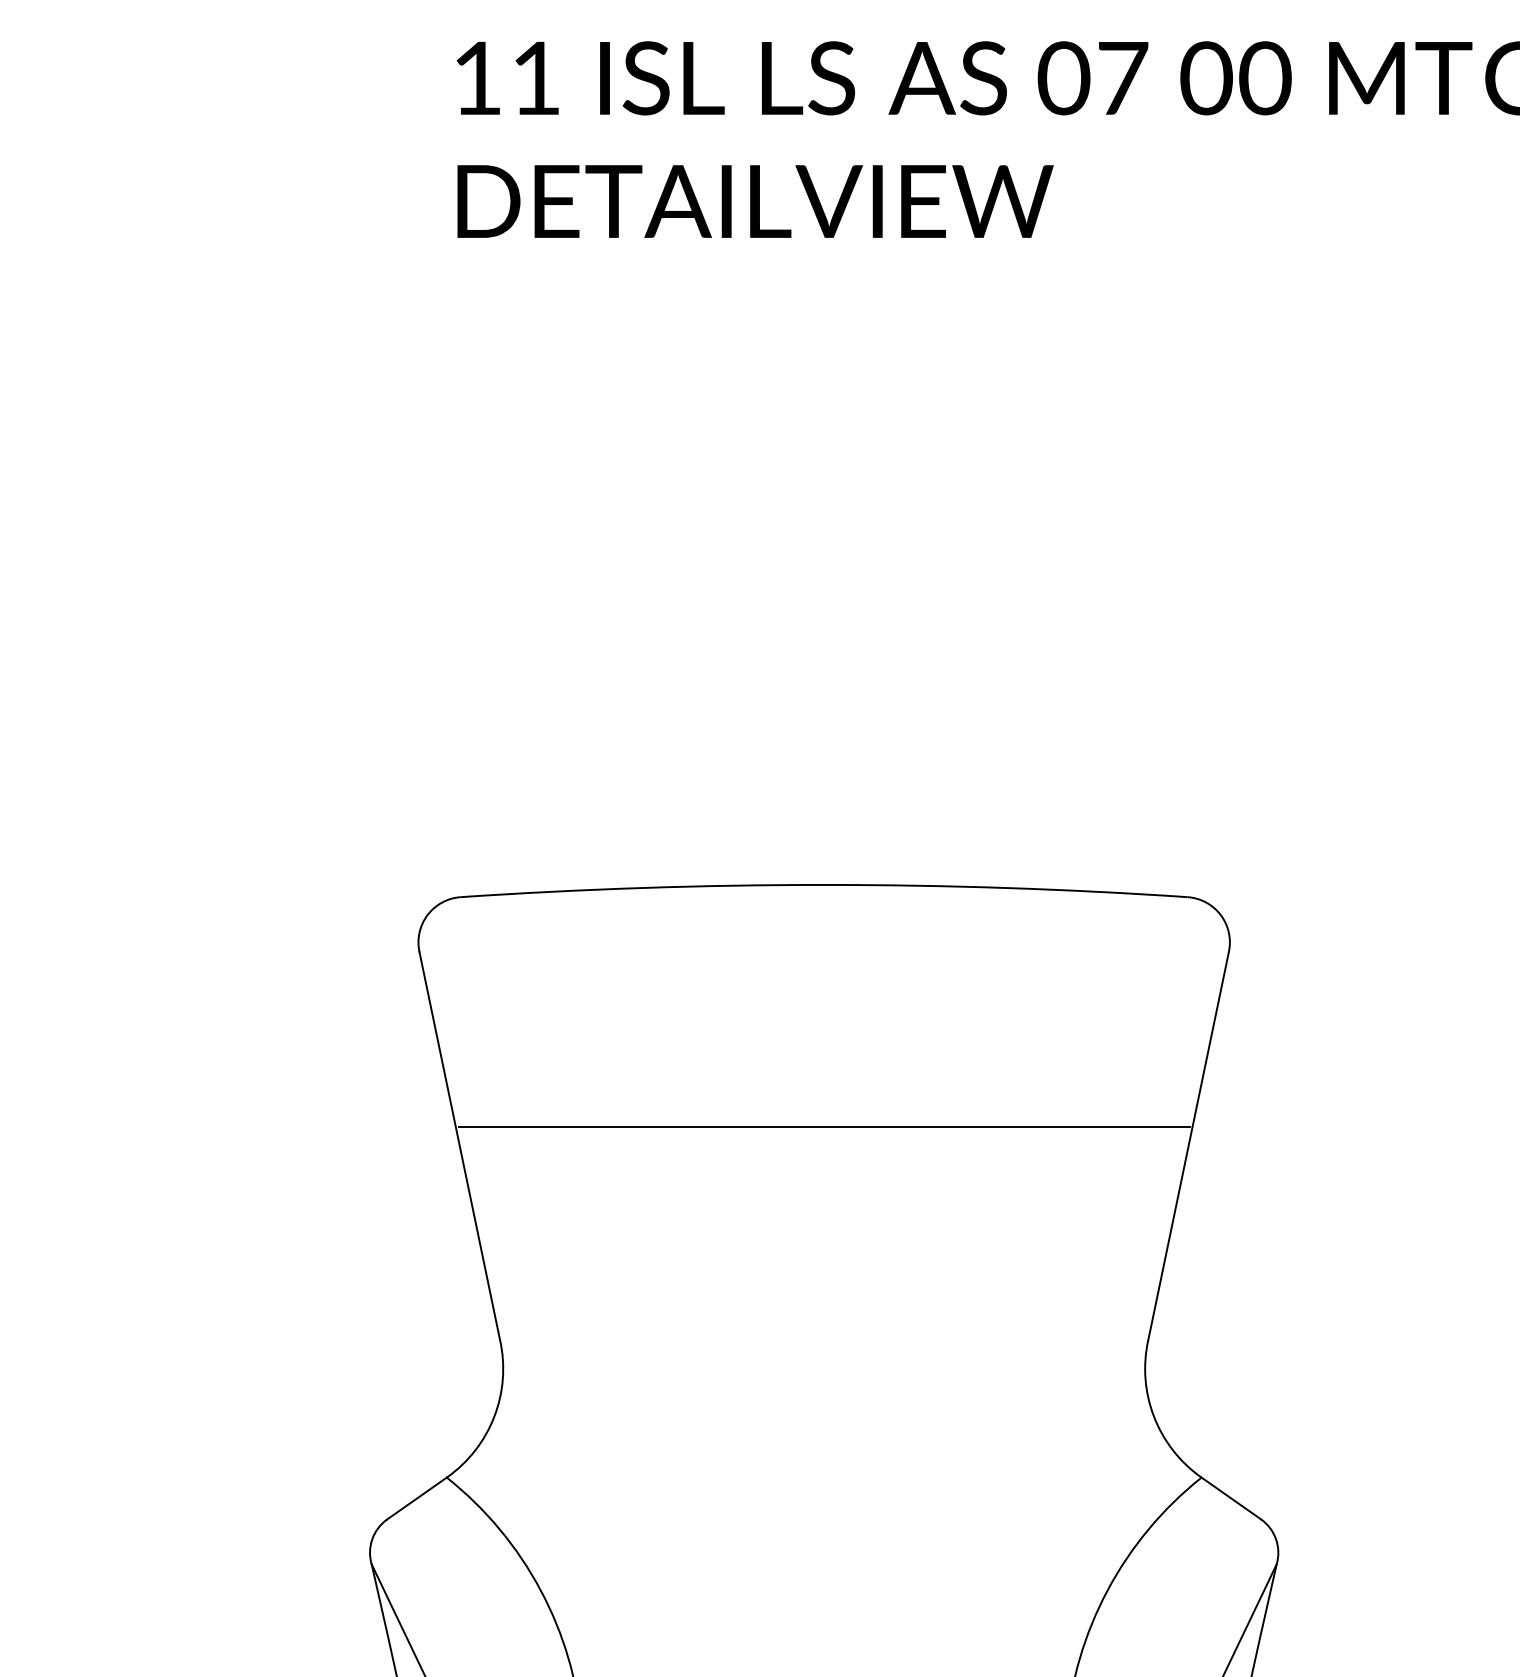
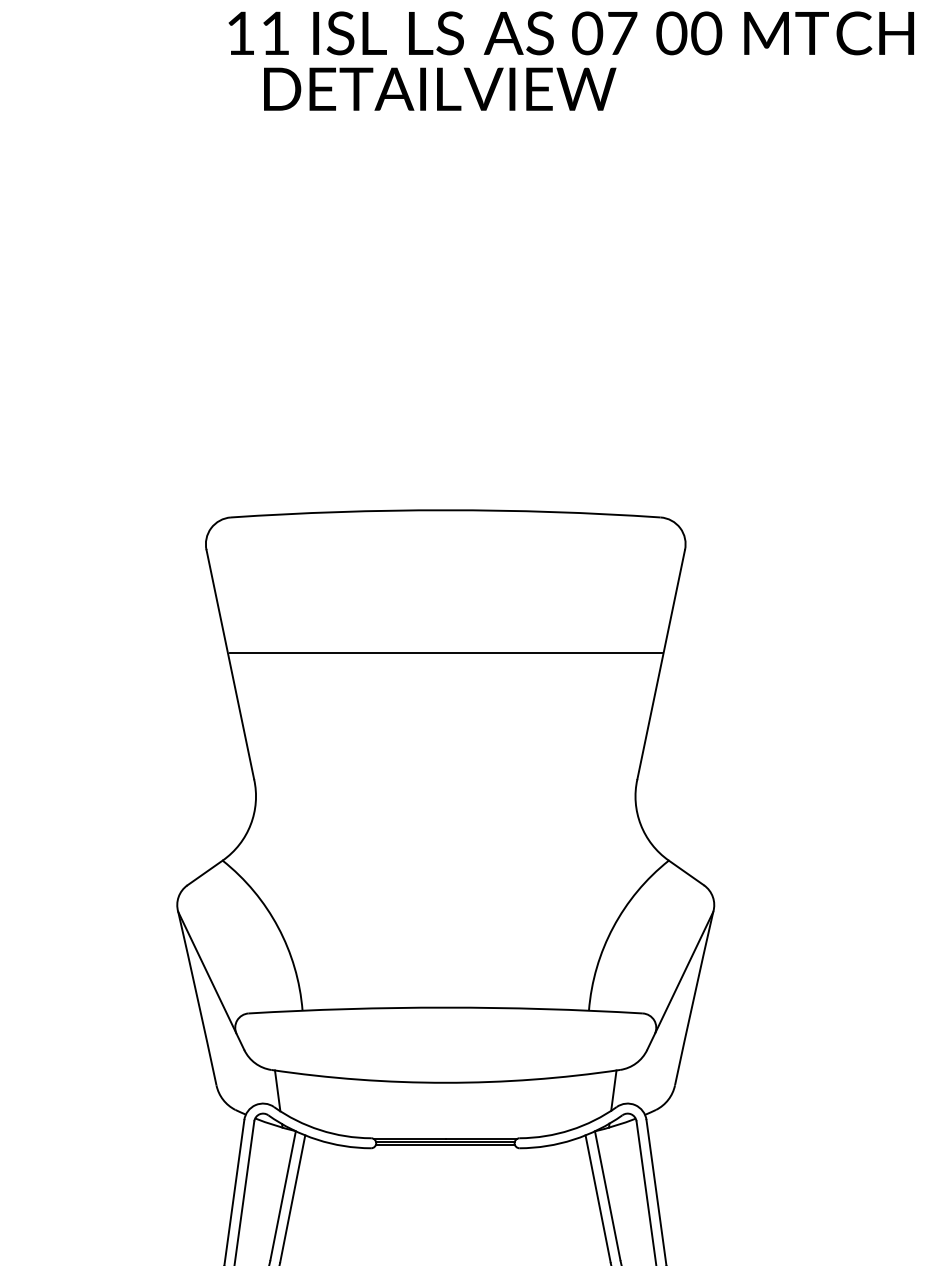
text: (756, 200) -> (440, 88), moved

